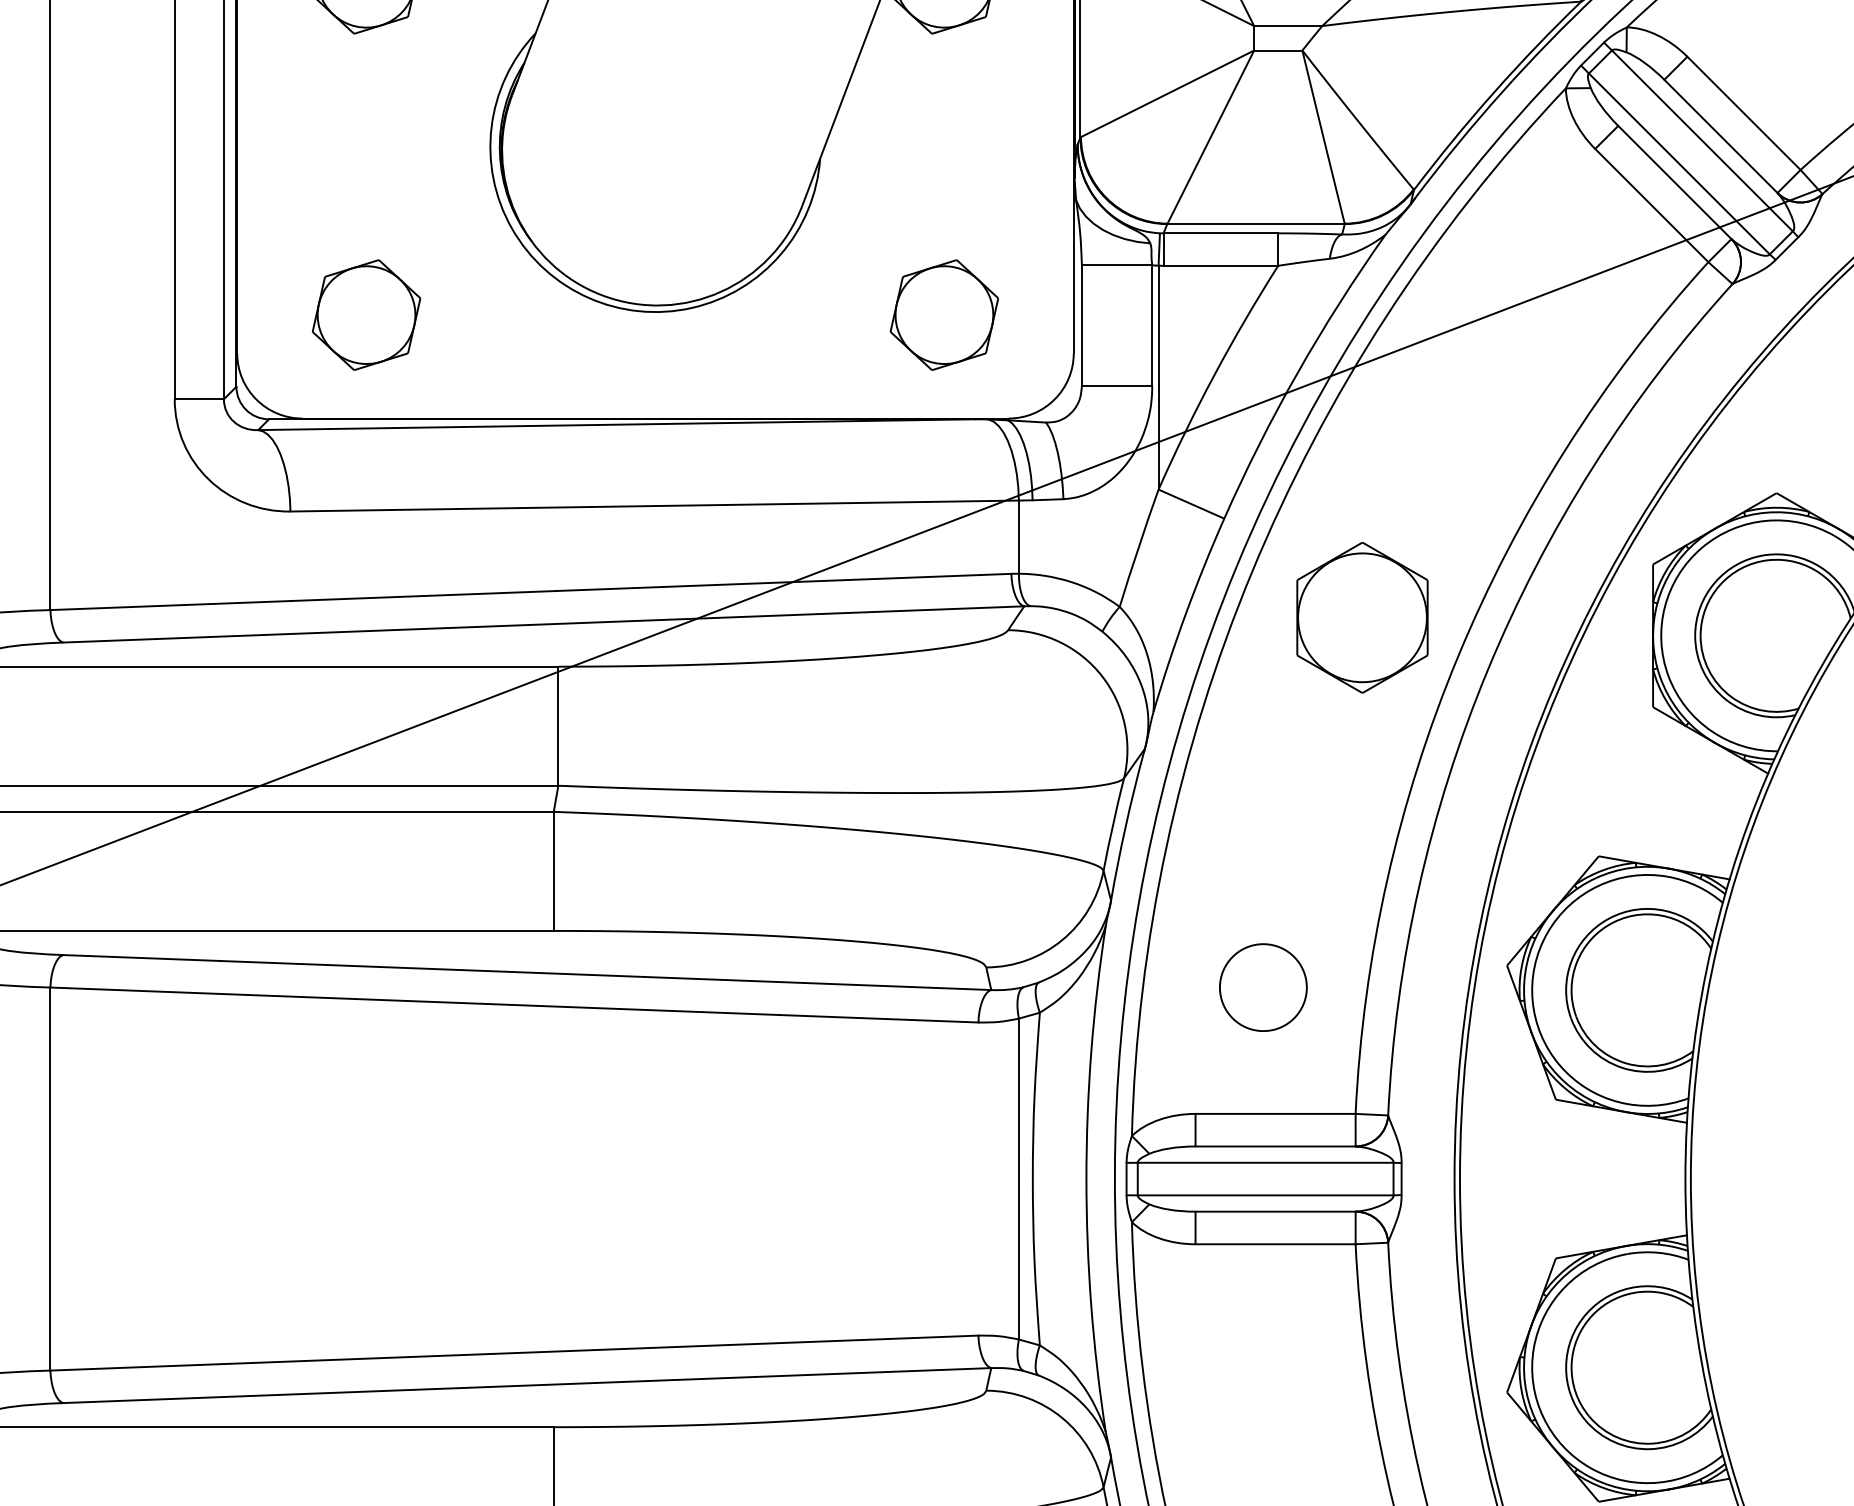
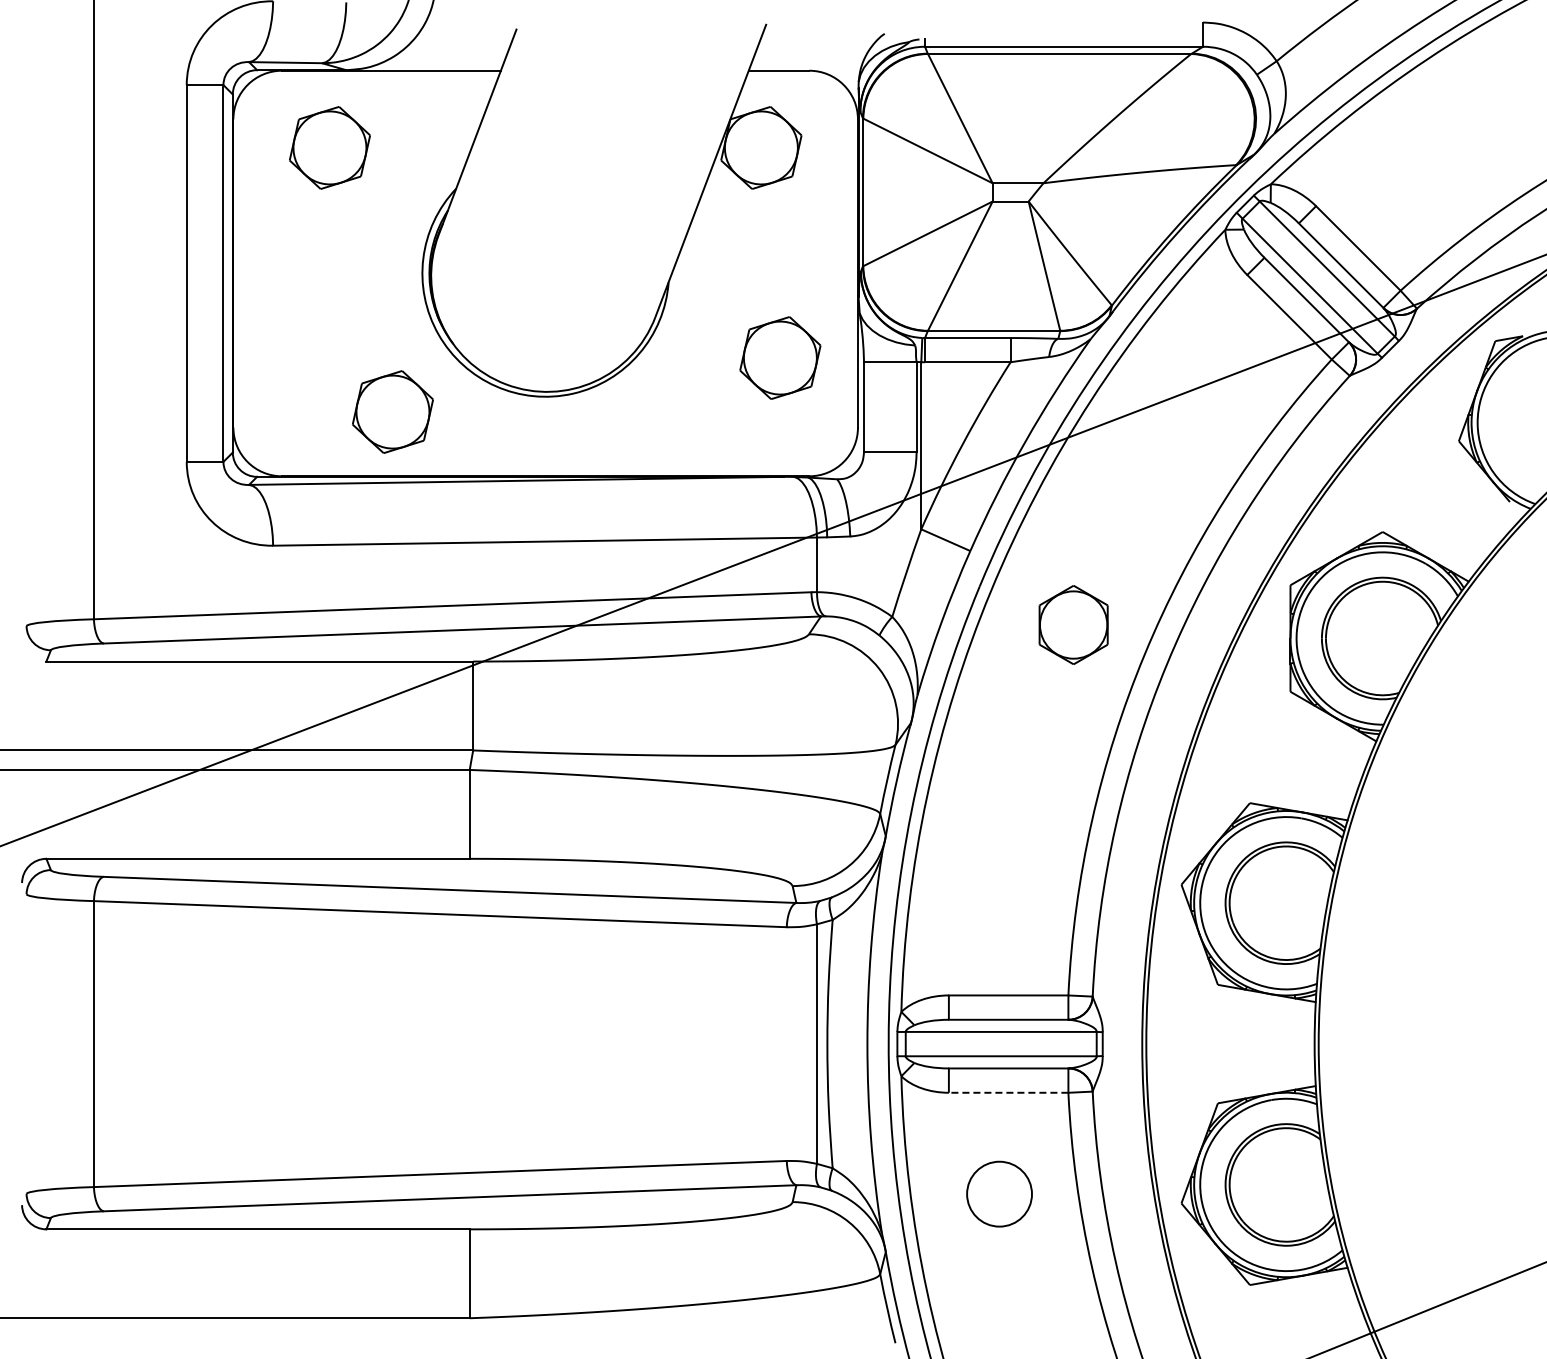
part: (365, 314) -> (392, 411), moved
part: (944, 314) -> (780, 357), moved
part: (1362, 617) -> (1073, 624), size x0.7
circle: (1263, 986) -> (999, 1193), moved
line: (1275, 1243) -> (1008, 1092), solid -> dashed

